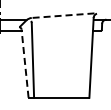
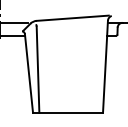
line: (62, 15) -> (72, 18), dashed -> solid
line: (25, 63) -> (29, 73), dashed -> solid

